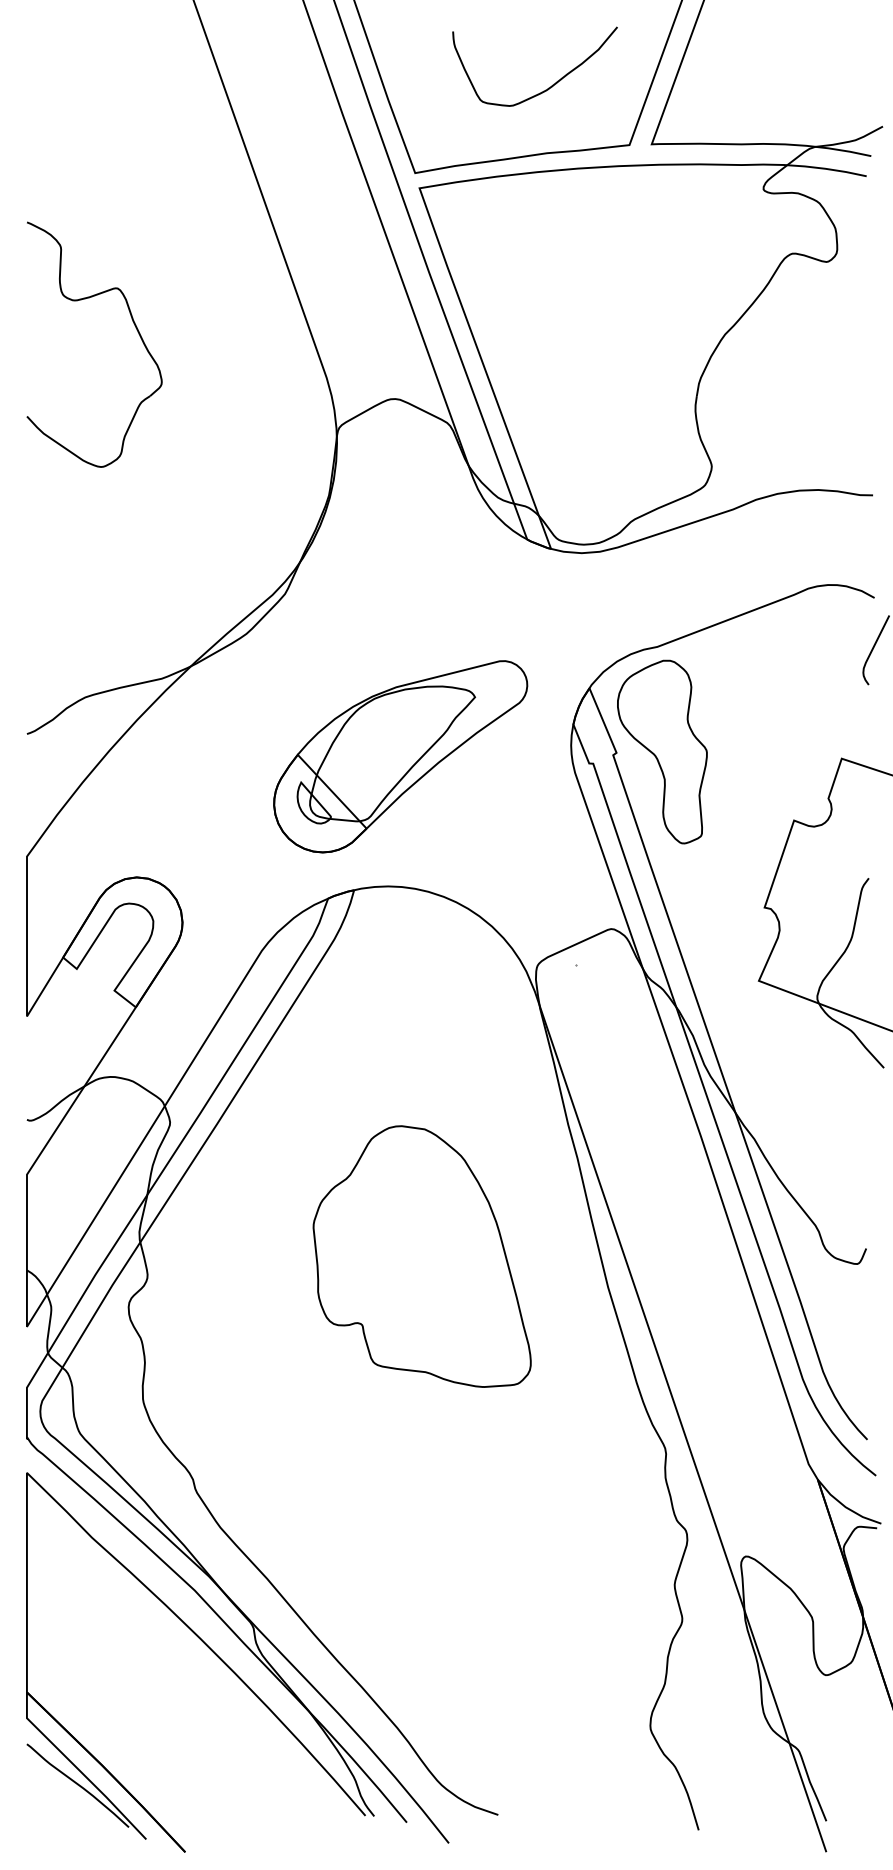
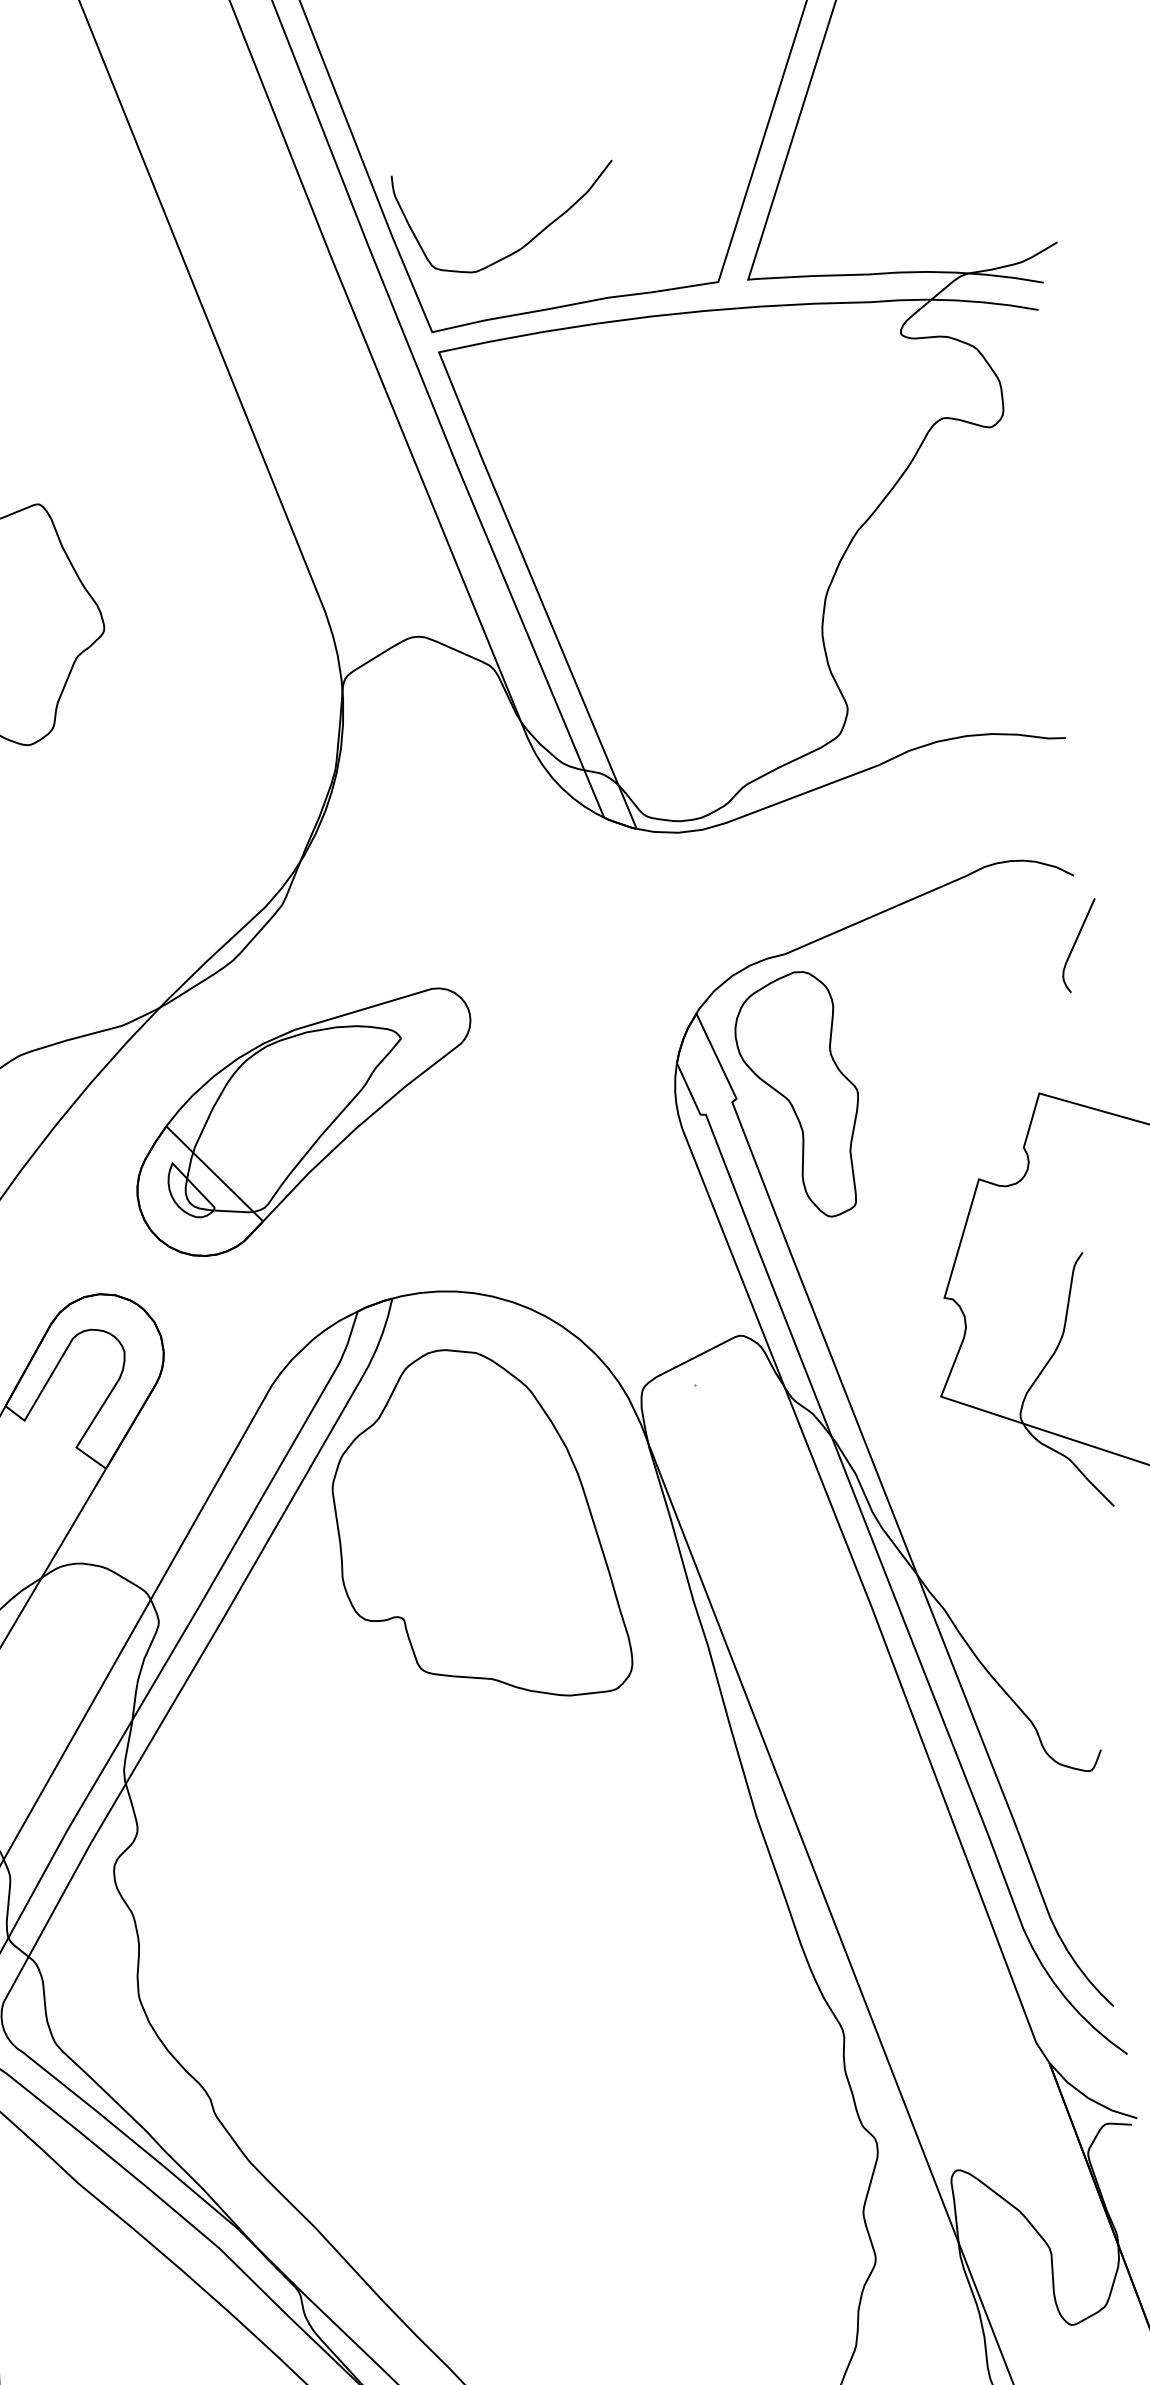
curve: (548, 87) -> (523, 245), moved
part: (400, 756) -> (304, 1122), moved
part: (421, 1256) -> (479, 1523), moved

